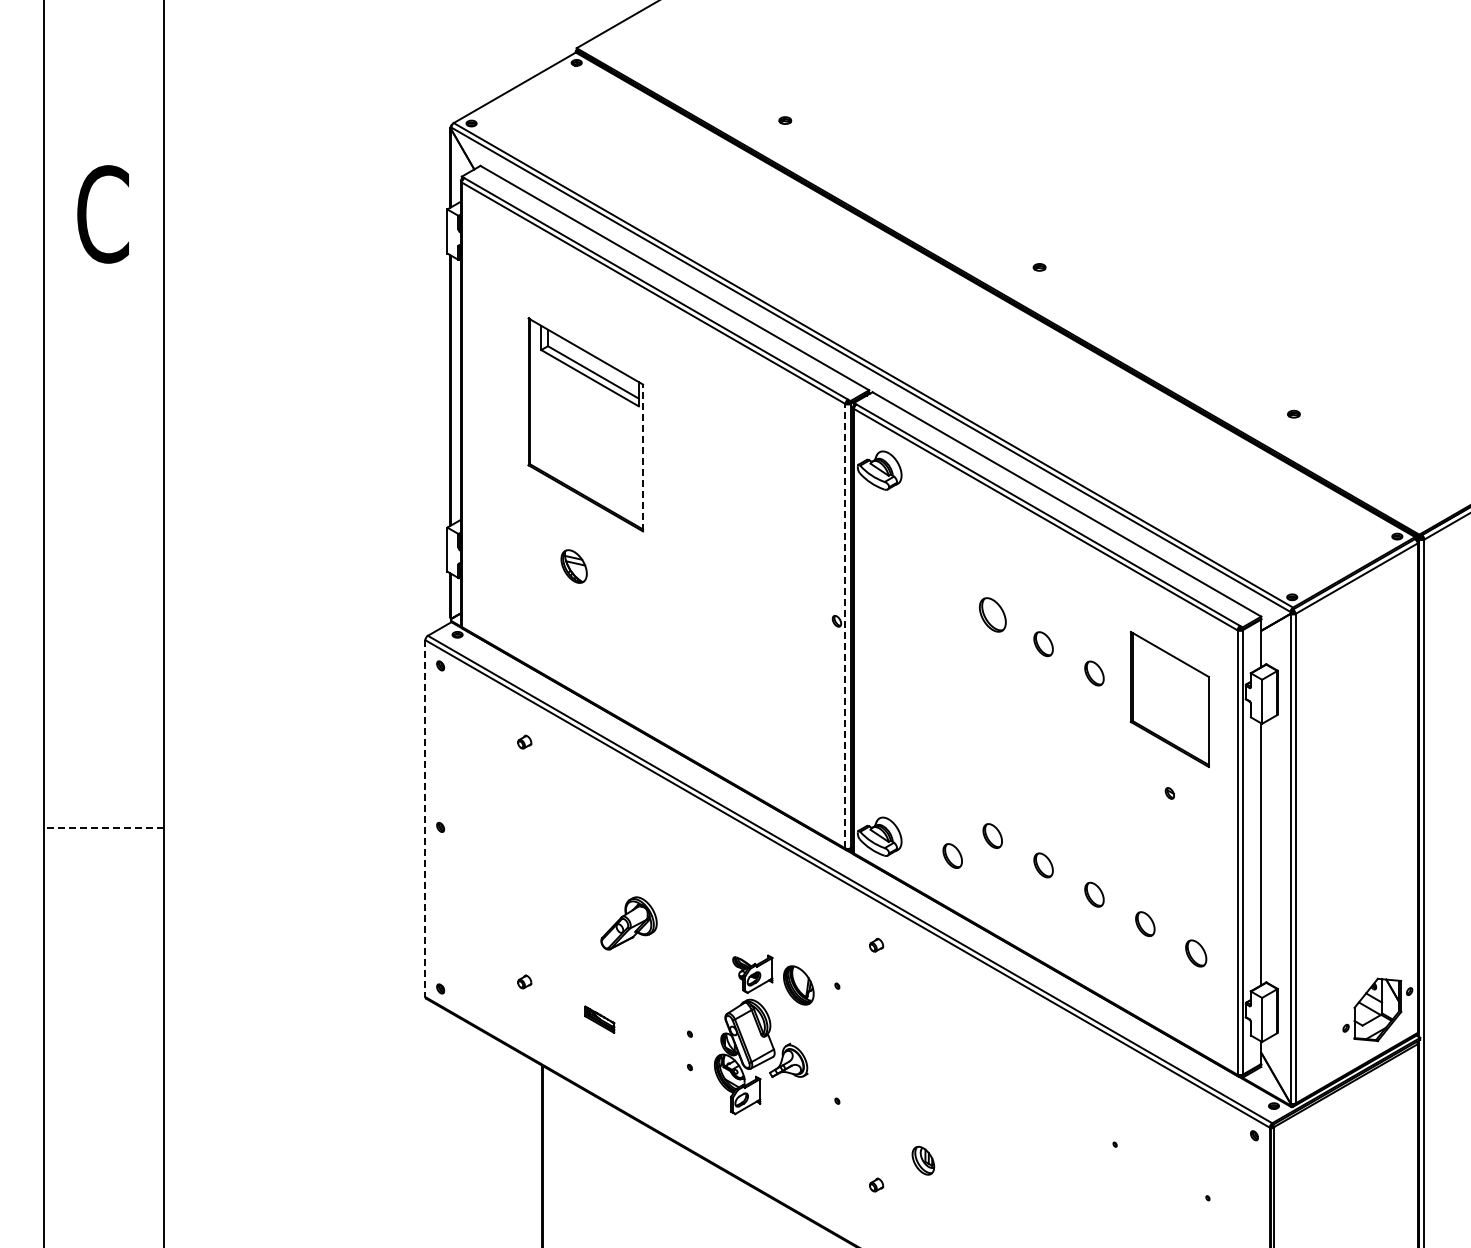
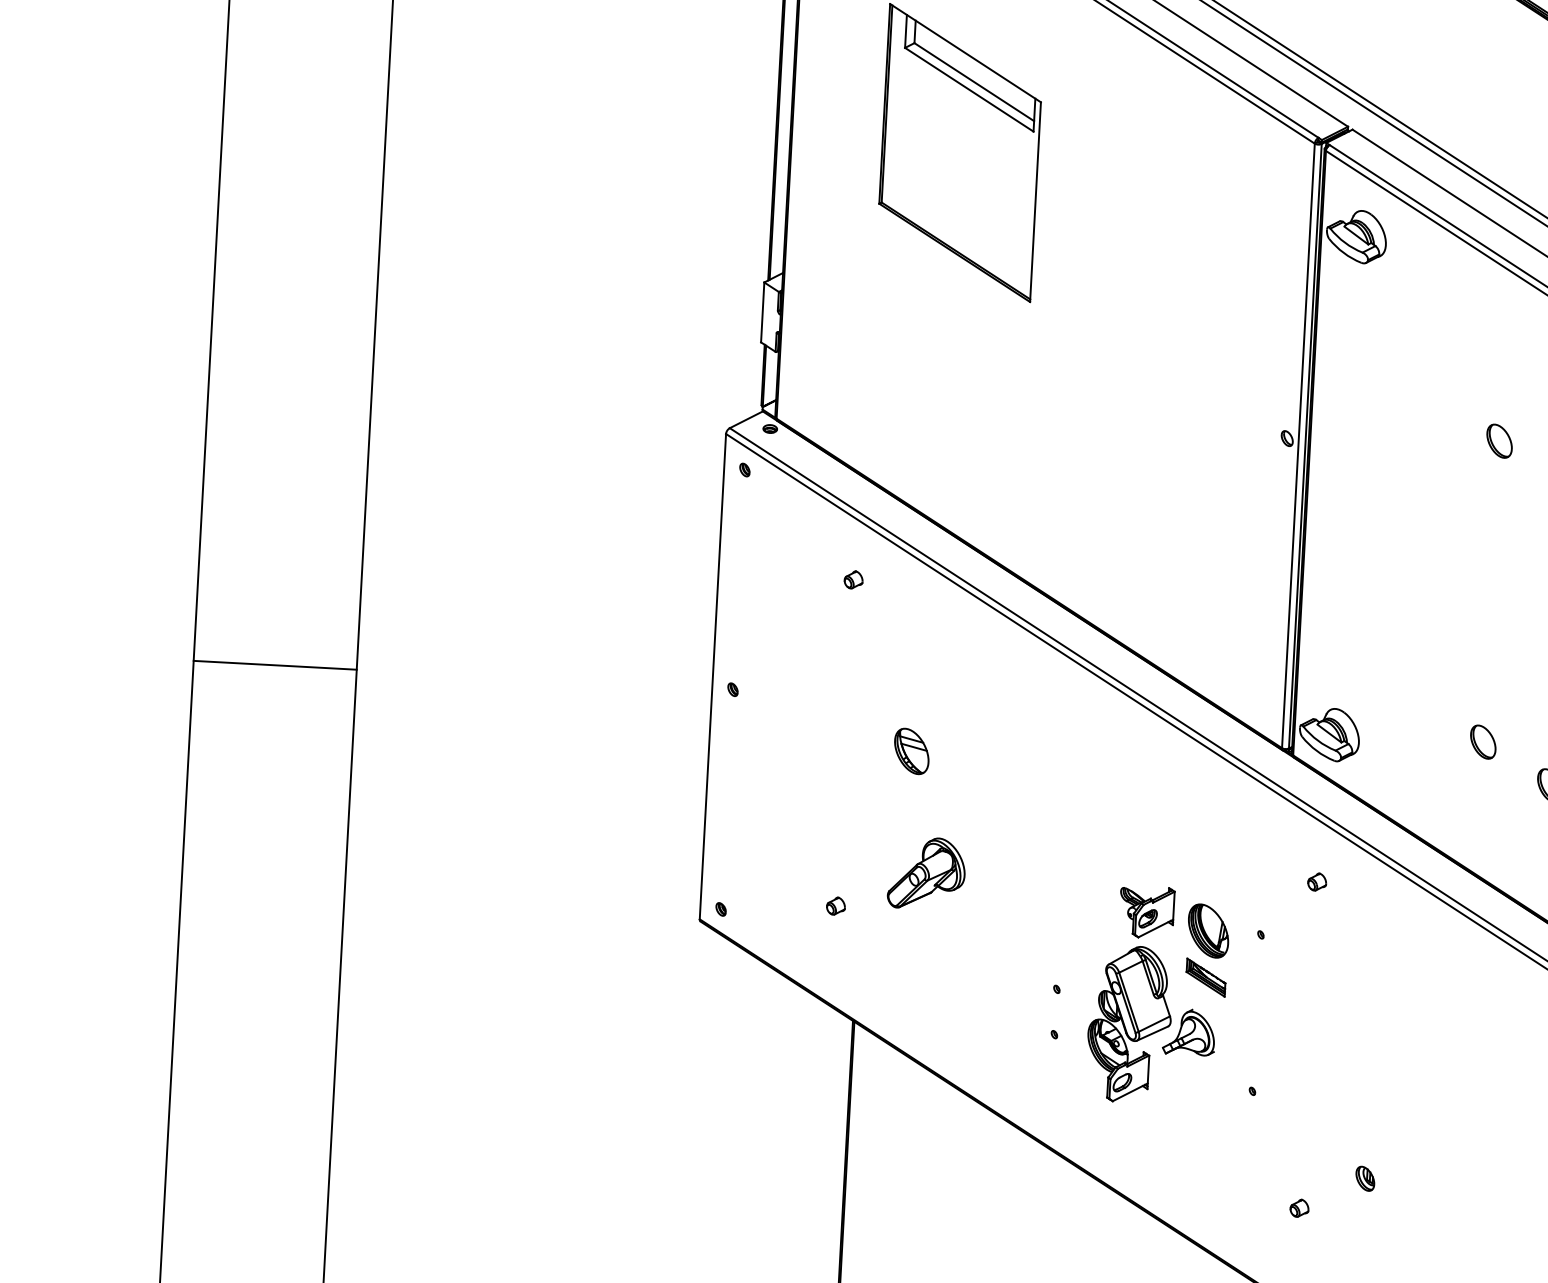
line: (643, 457) -> (1036, 201), dashed -> solid
part: (573, 566) -> (910, 751), moved
part: (992, 614) -> (1499, 440), size x0.71
line: (845, 625) -> (1298, 444), dashed -> solid
line: (425, 819) -> (713, 677), dashed -> solid
line: (104, 827) -> (275, 665), dashed -> solid
part: (952, 855) -> (1427, 765), removed
part: (628, 923) -> (926, 873), moved
part: (599, 1019) -> (1205, 977), moved
part: (923, 1160) -> (1365, 1178), size x0.62

